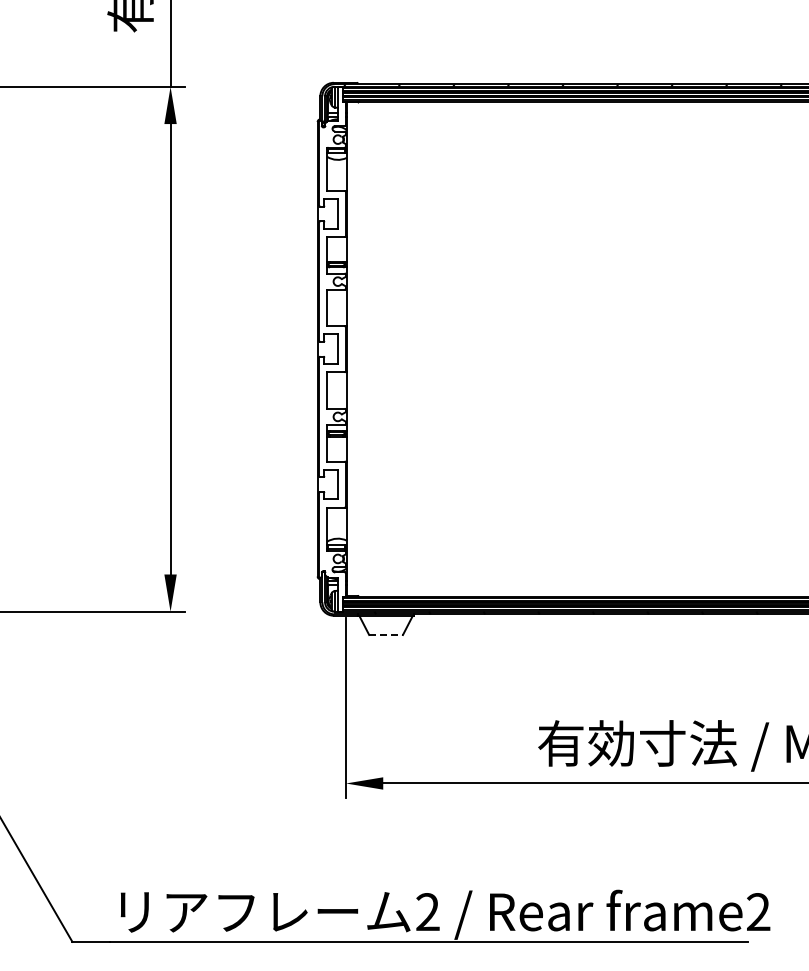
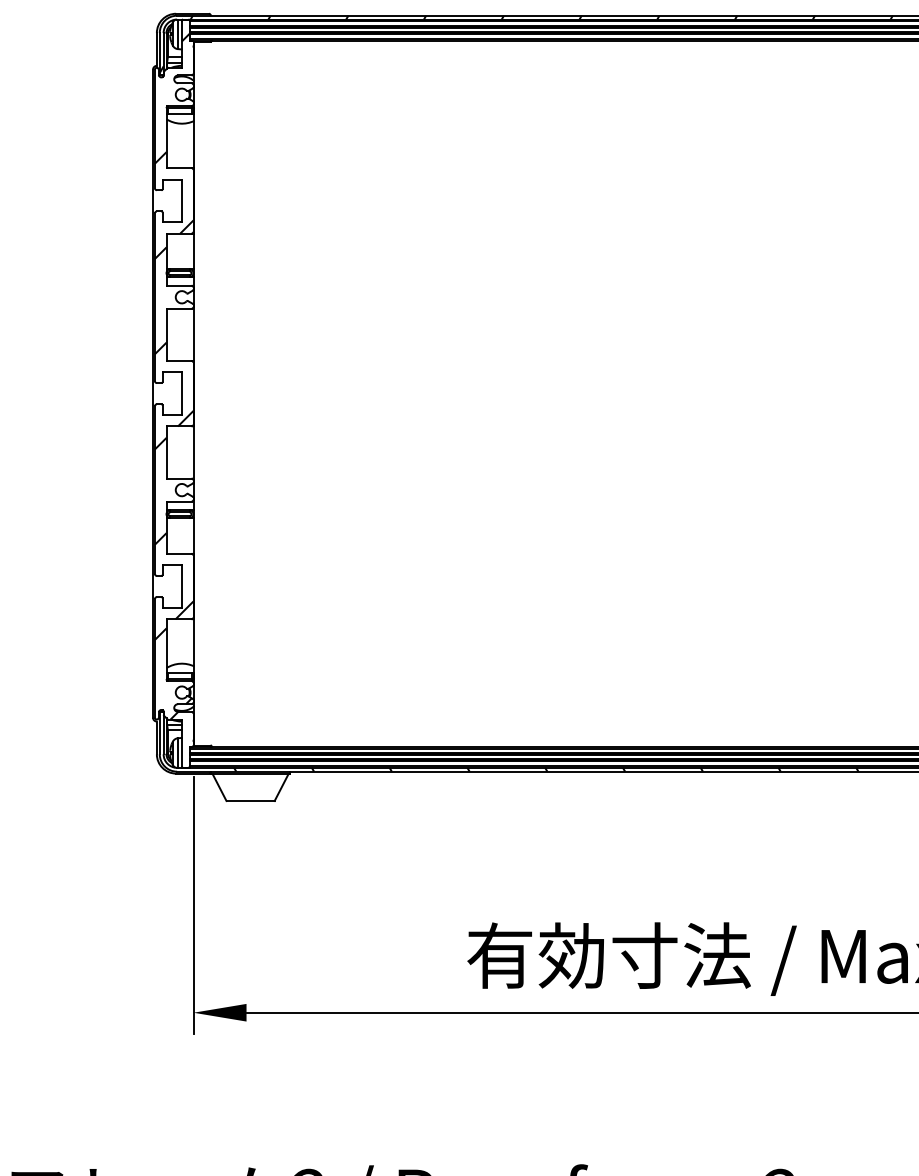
hatch: (332, 336) -> (174, 375), added
line: (386, 634) -> (251, 800), dashed -> solid

